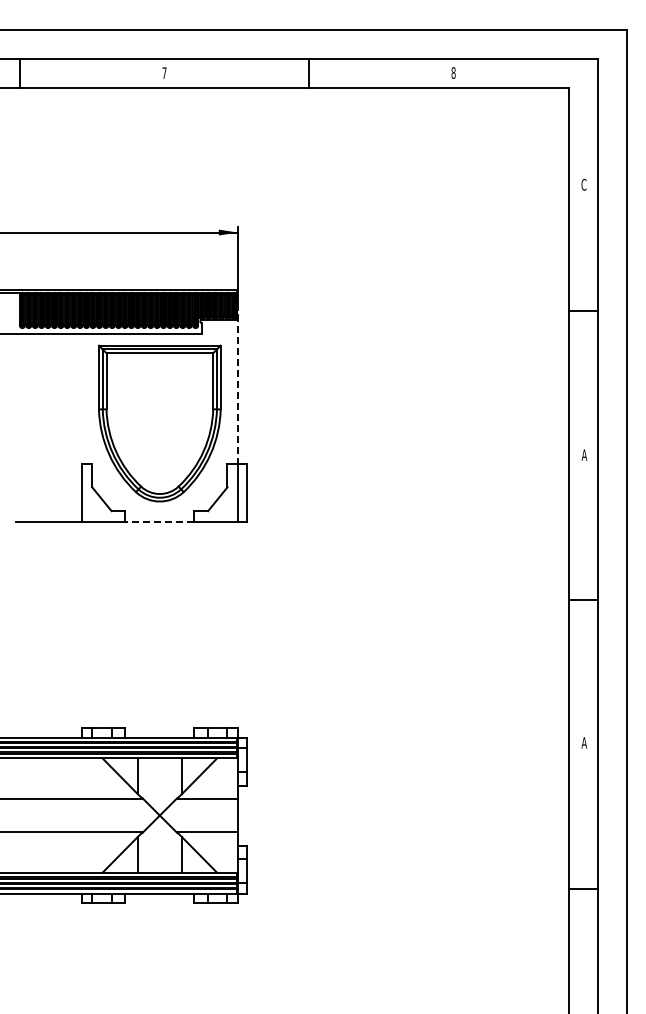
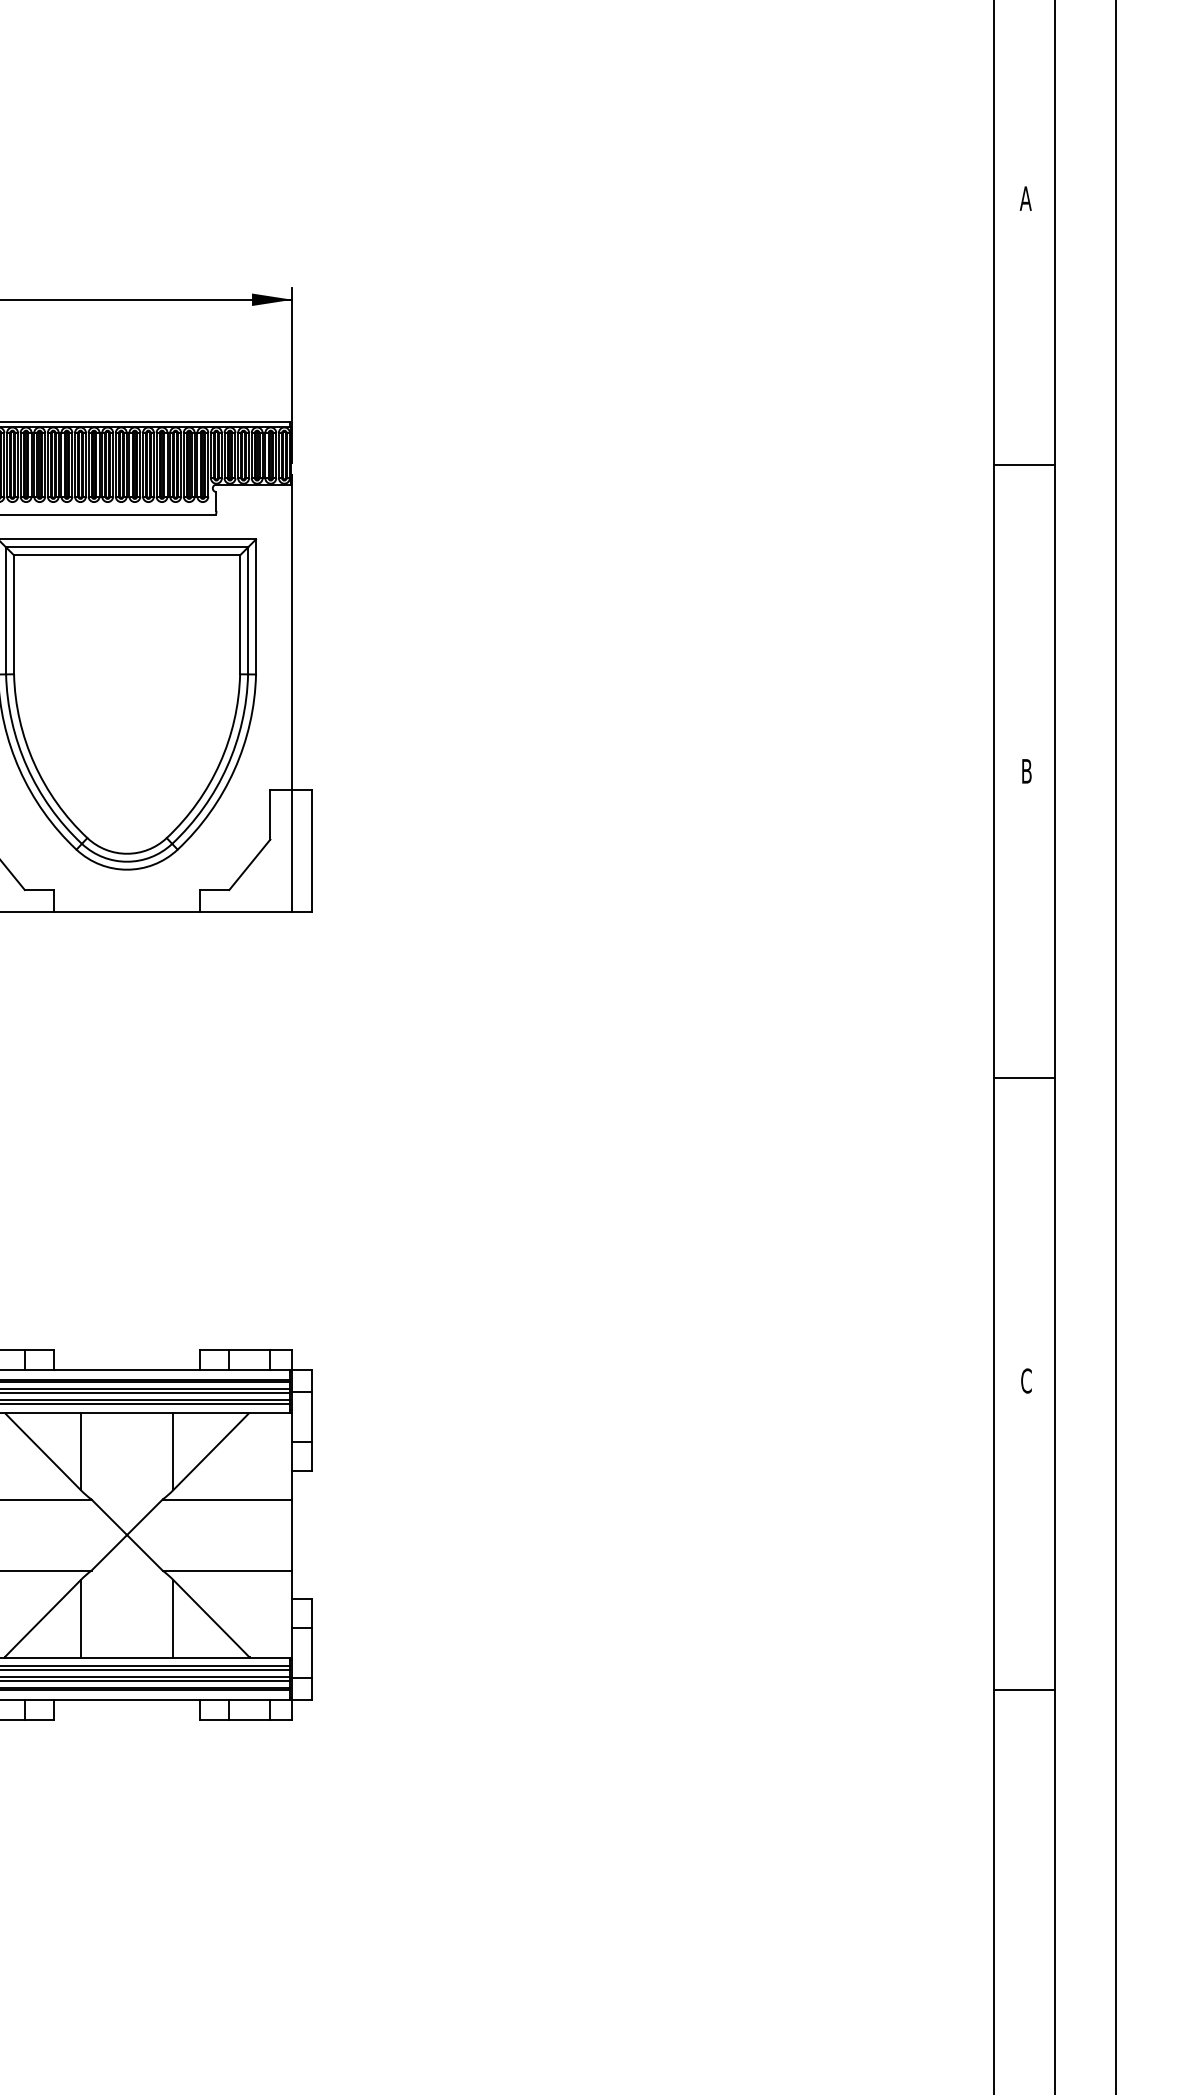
text: (583, 184) -> (1024, 197), C -> A
line: (237, 390) -> (291, 634), dashed -> solid
text: (584, 454) -> (1026, 770), A -> B
line: (159, 521) -> (126, 911), dashed -> solid
text: (583, 742) -> (1024, 1380), A -> C

